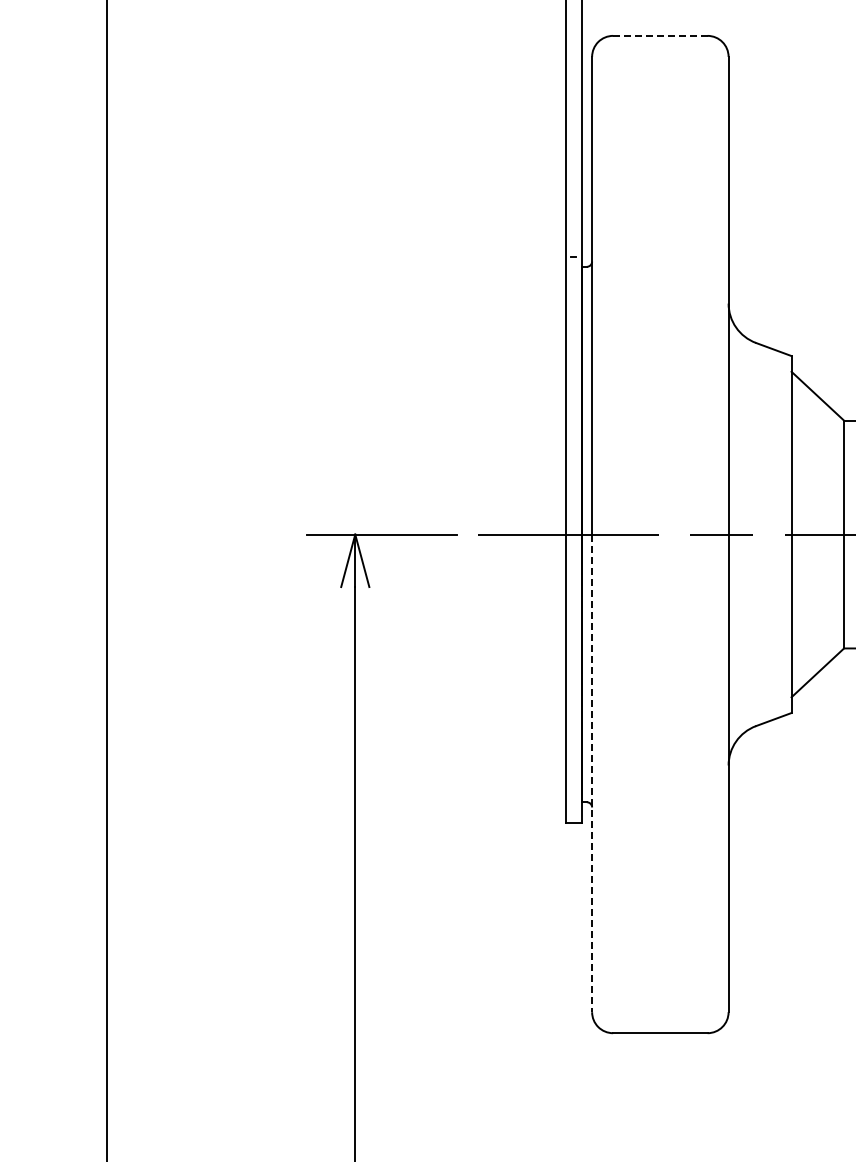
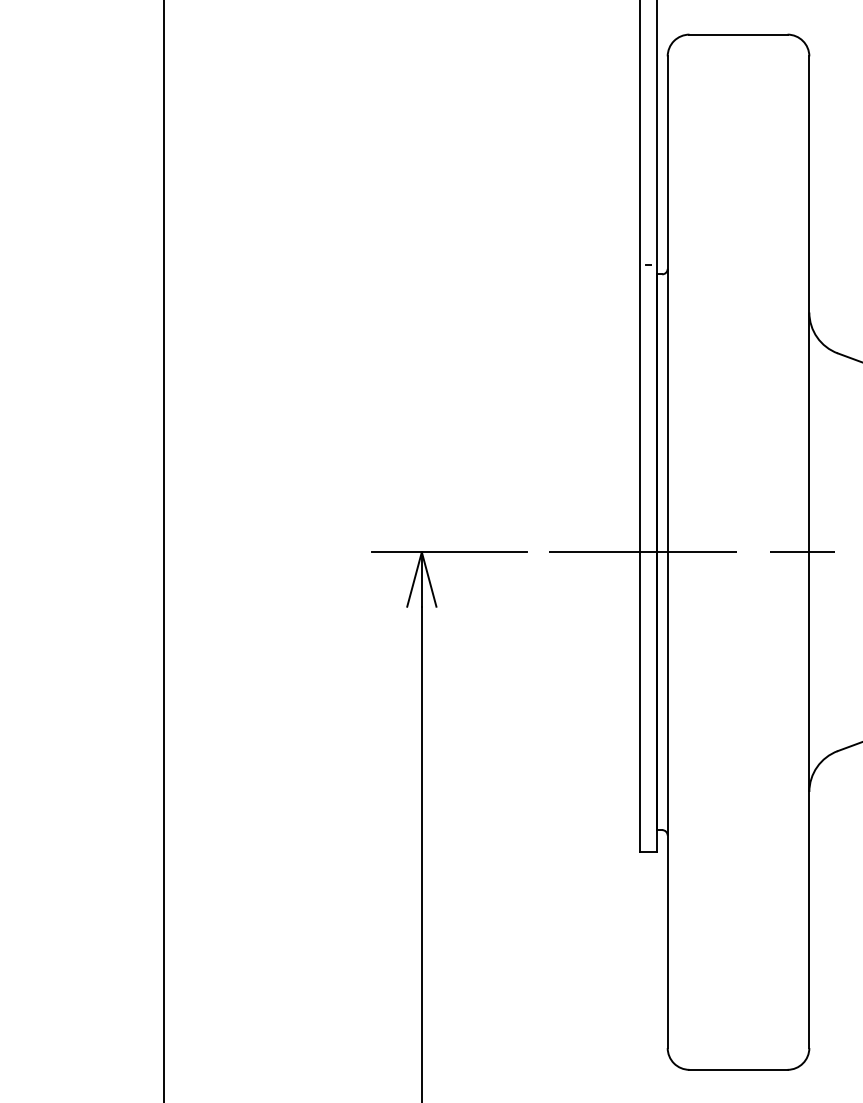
line: (659, 35) -> (737, 34), dashed -> solid
line: (592, 773) -> (668, 800), dashed -> solid

